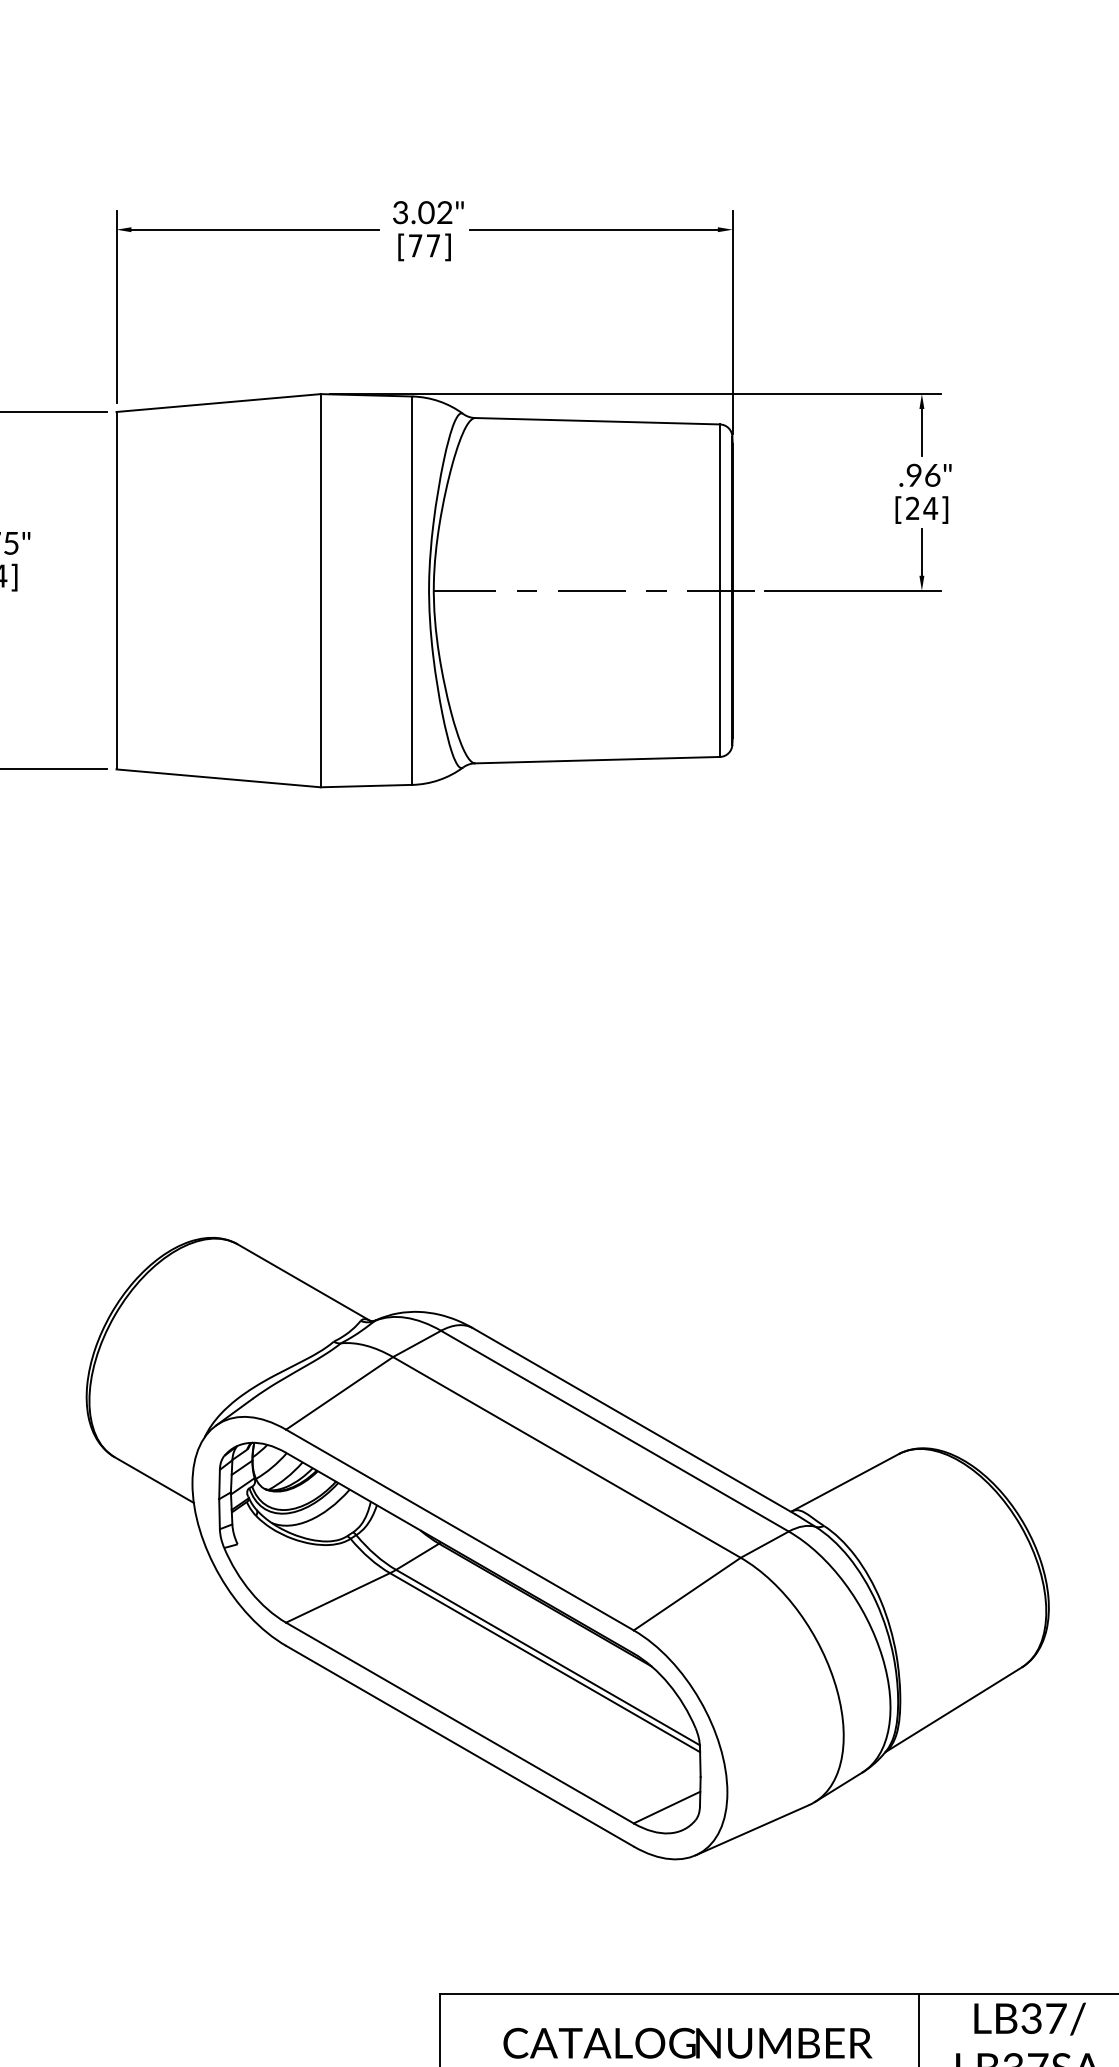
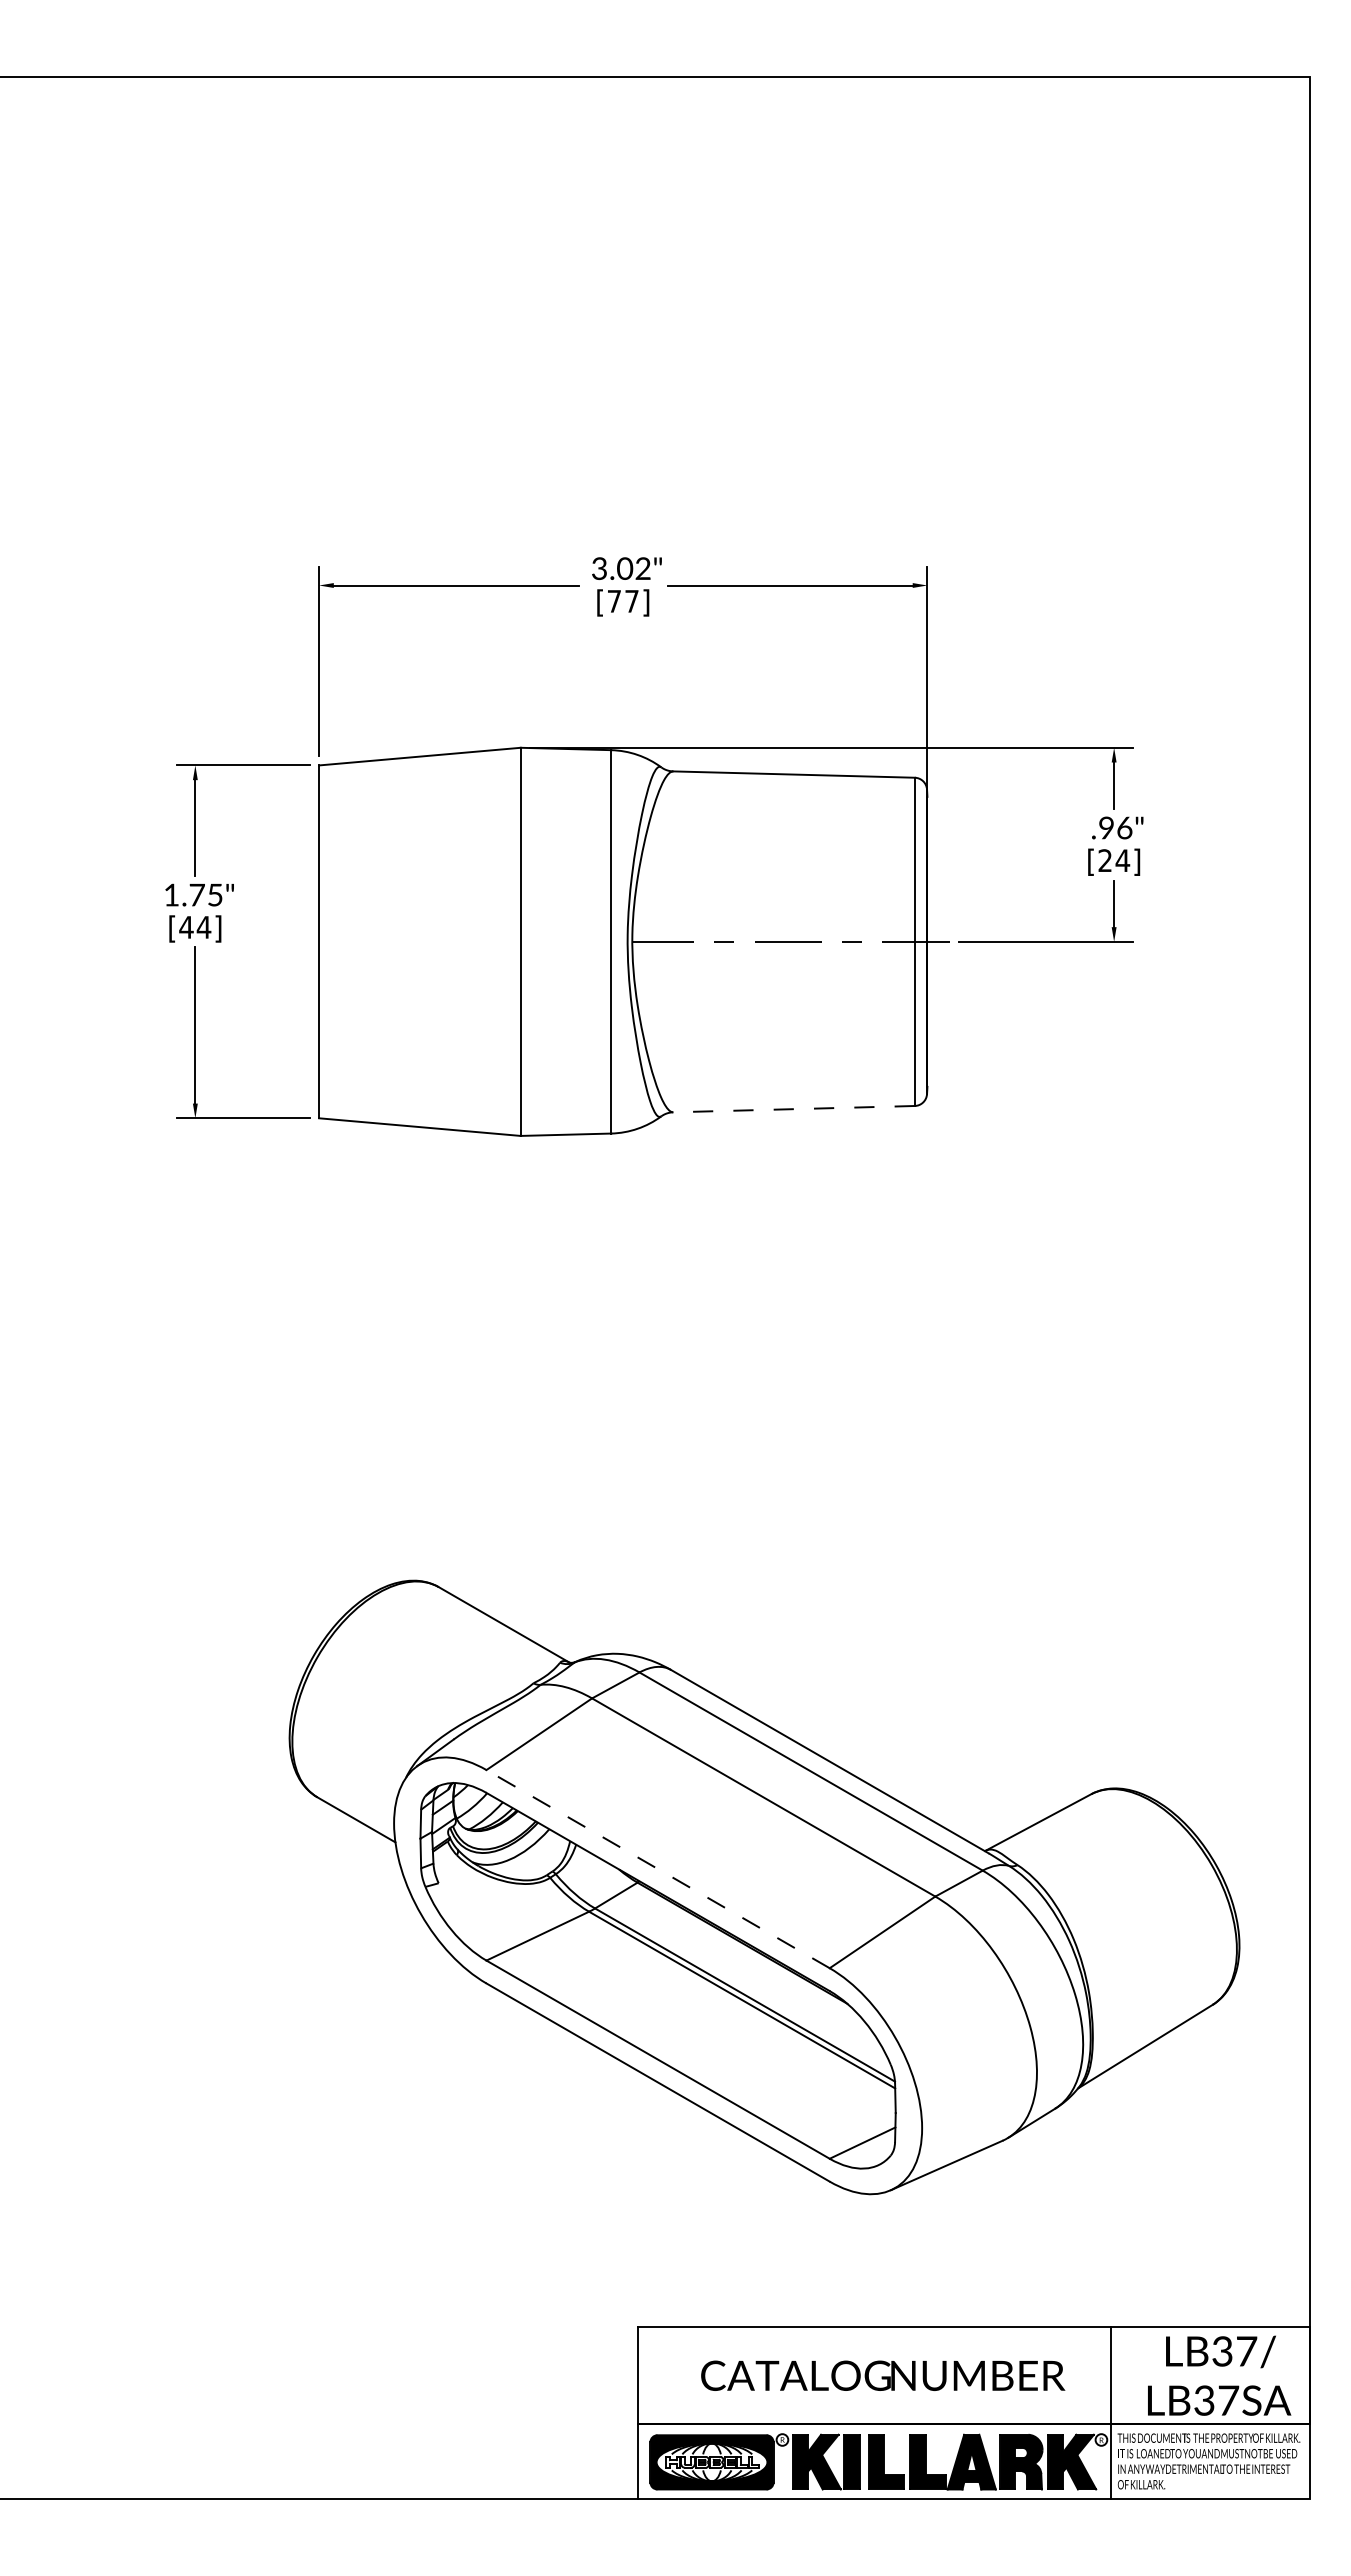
line: (598, 760) -> (794, 1109), solid -> dashed
line: (459, 1529) -> (657, 1868), solid -> dashed

